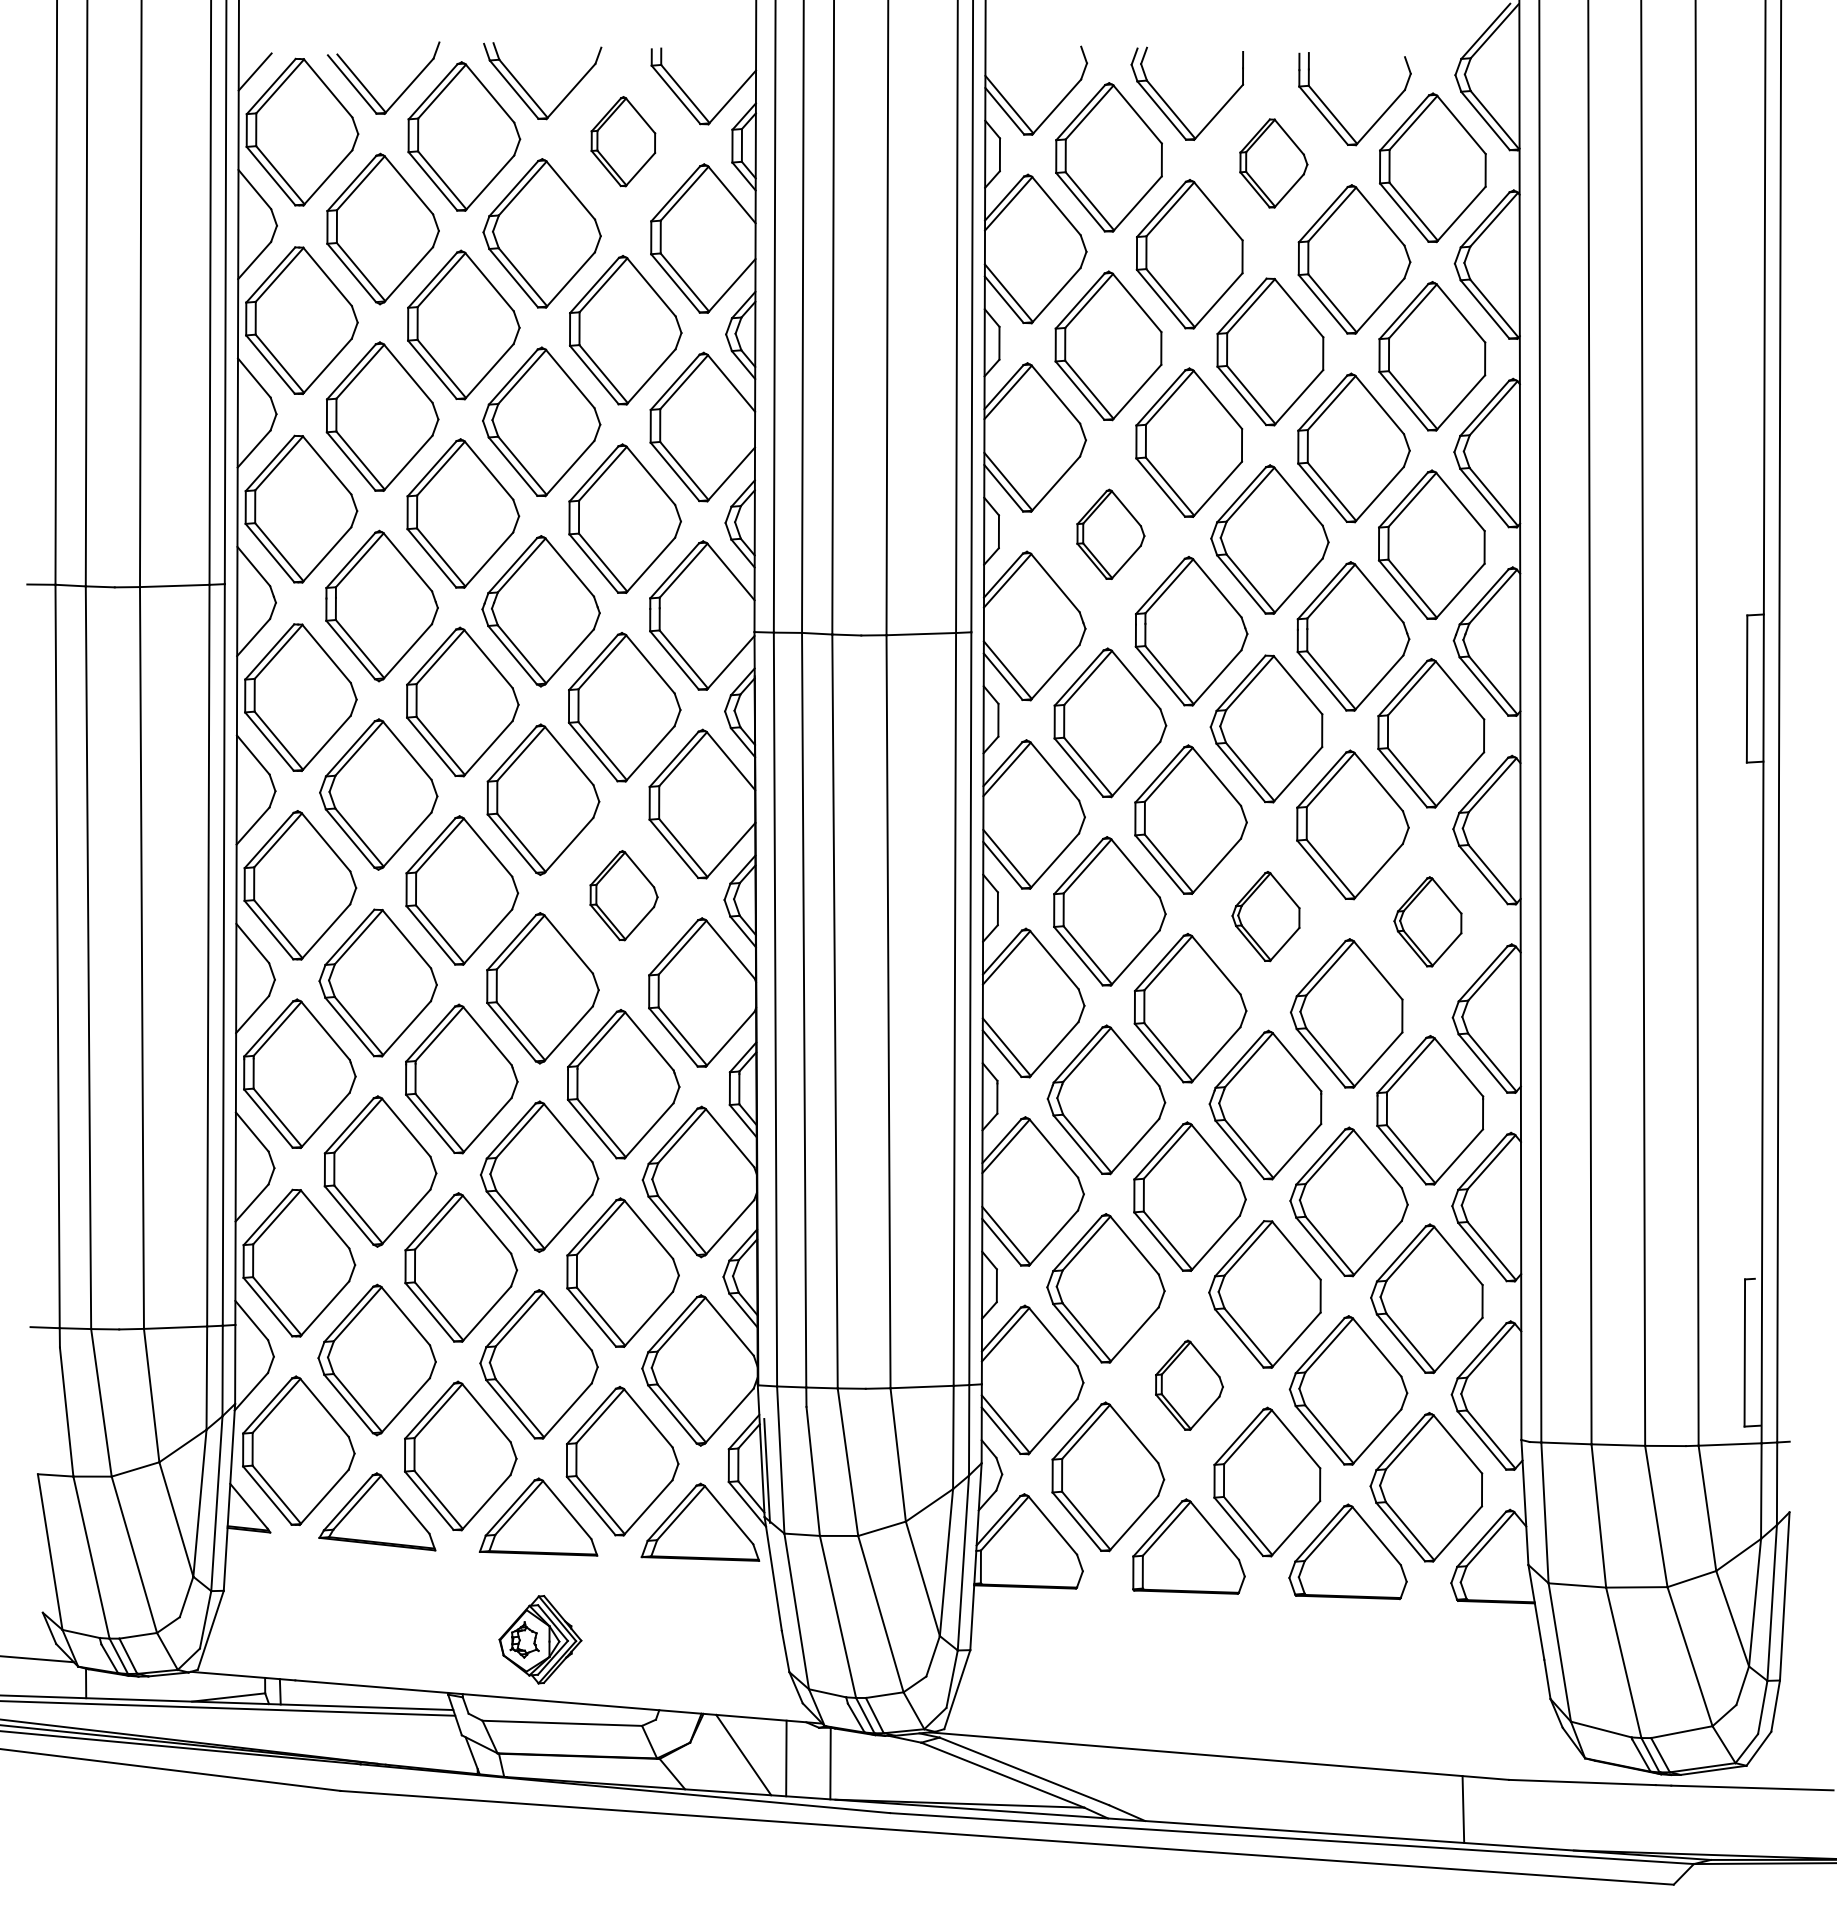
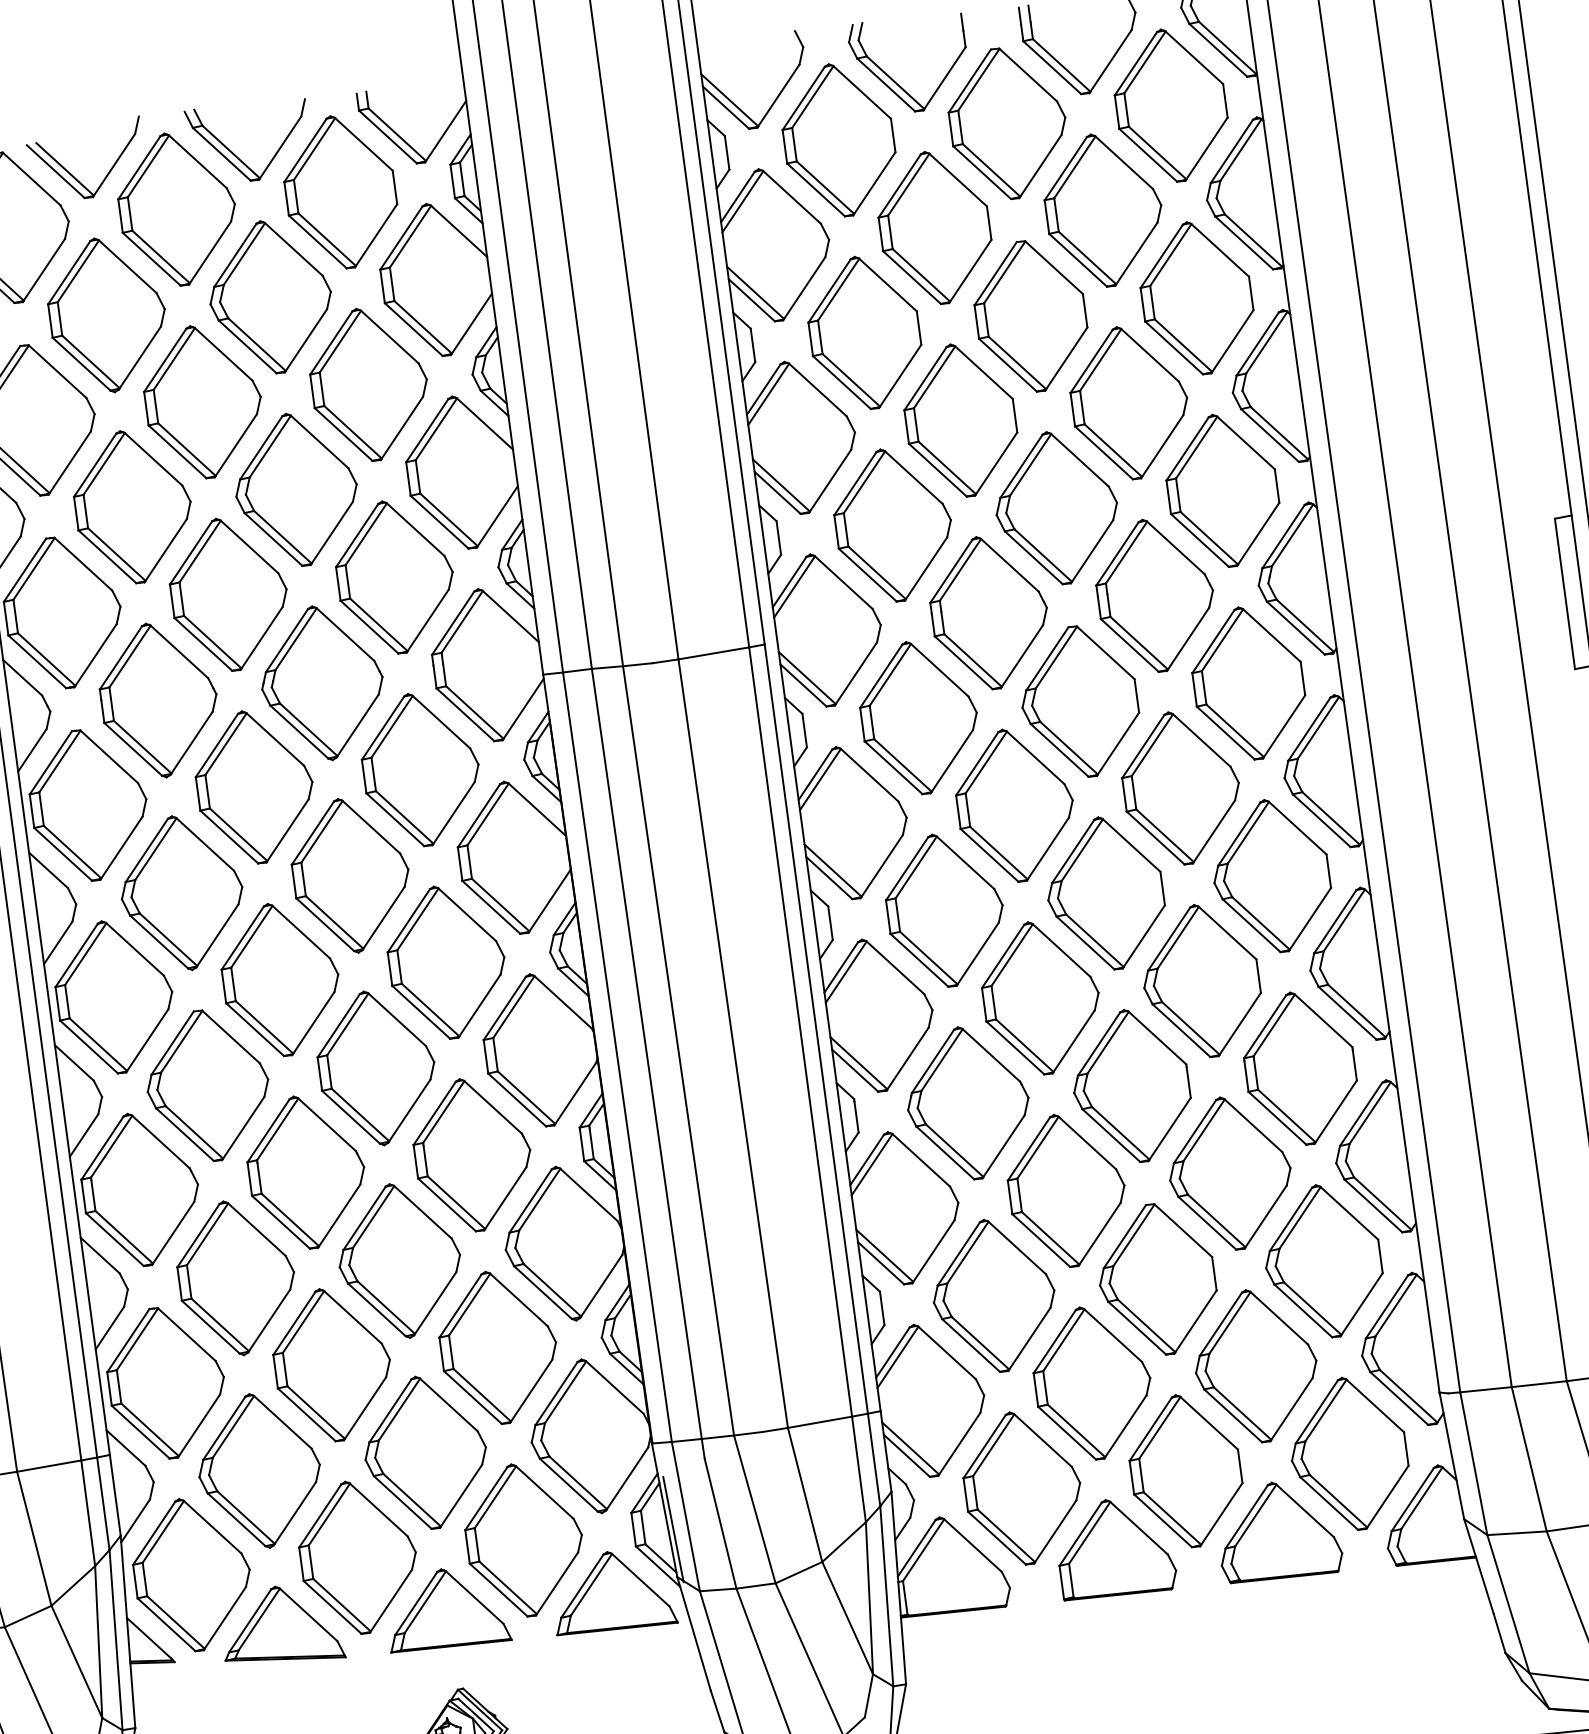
part: (623, 141) -> (340, 191), size x1.67
part: (1273, 163) -> (1007, 123), size x1.67
part: (1110, 534) -> (893, 525), size x1.67
part: (623, 895) -> (446, 962), size x1.67
part: (1265, 916) -> (1104, 893), size x1.67
part: (1427, 921) -> (1271, 876), size x1.67
part: (1189, 1385) -> (1092, 1383), size x1.67

